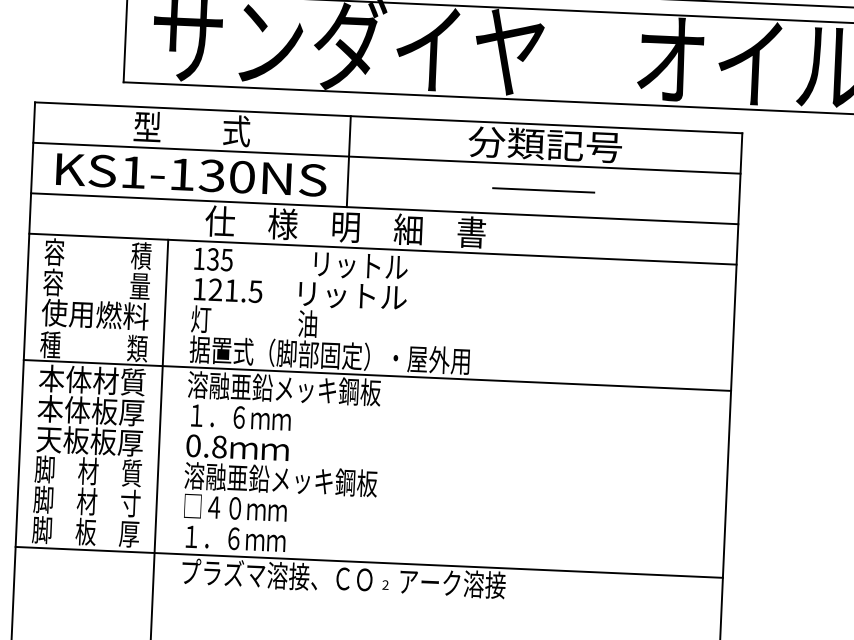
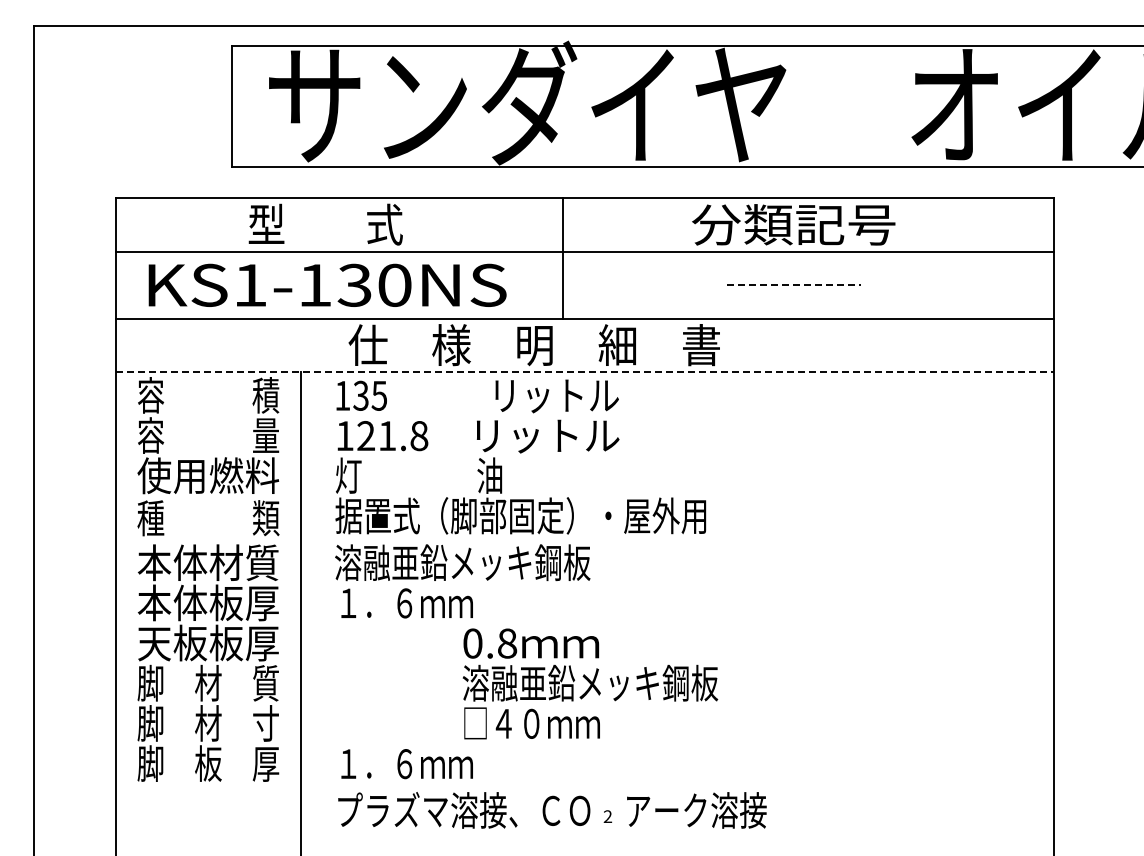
line: (348, 161) -> (562, 258), moved
line: (543, 190) -> (794, 285), solid -> dashed
line: (383, 249) -> (585, 372), solid -> dashed
text: (255, 292) -> (419, 436), 121.5 -> 121.8
line: (377, 375) -> (584, 539), removed
text: (280, 479) -> (590, 683), moved
line: (368, 562) -> (584, 787), removed

